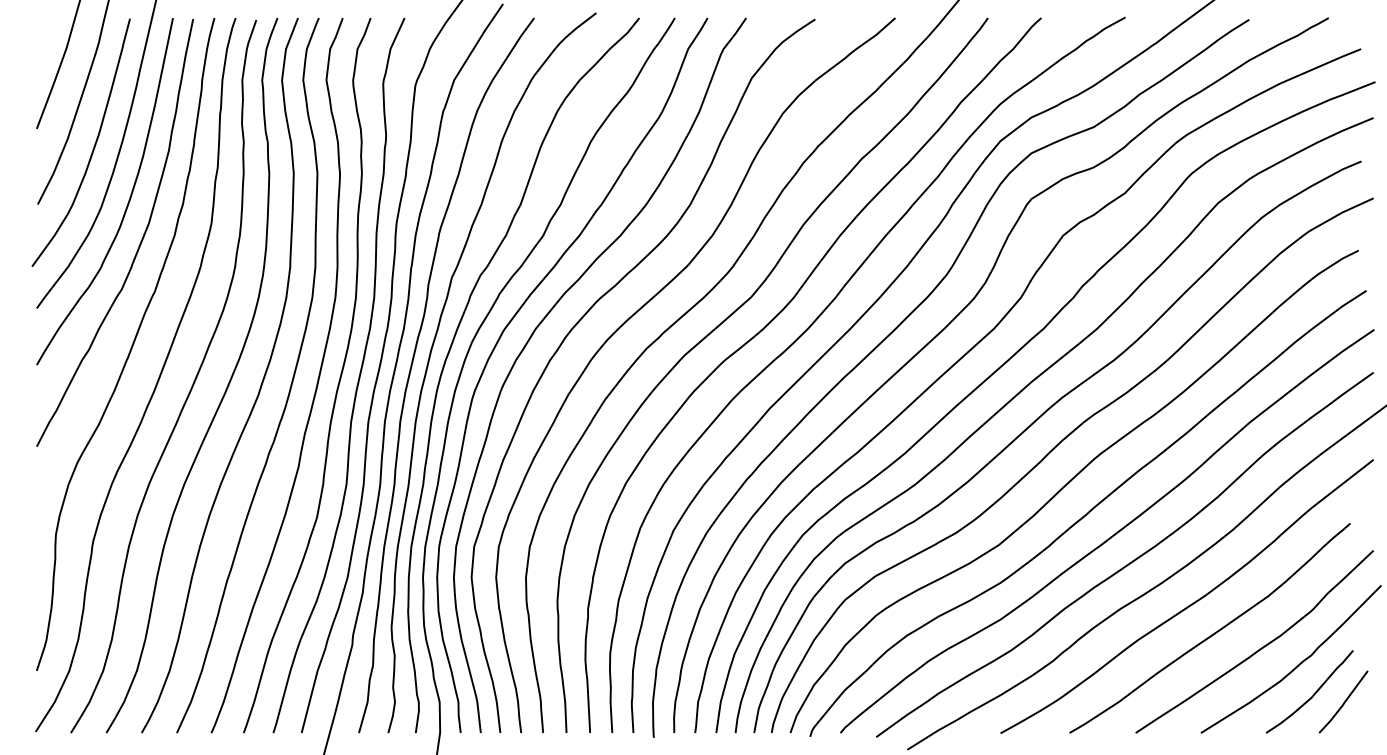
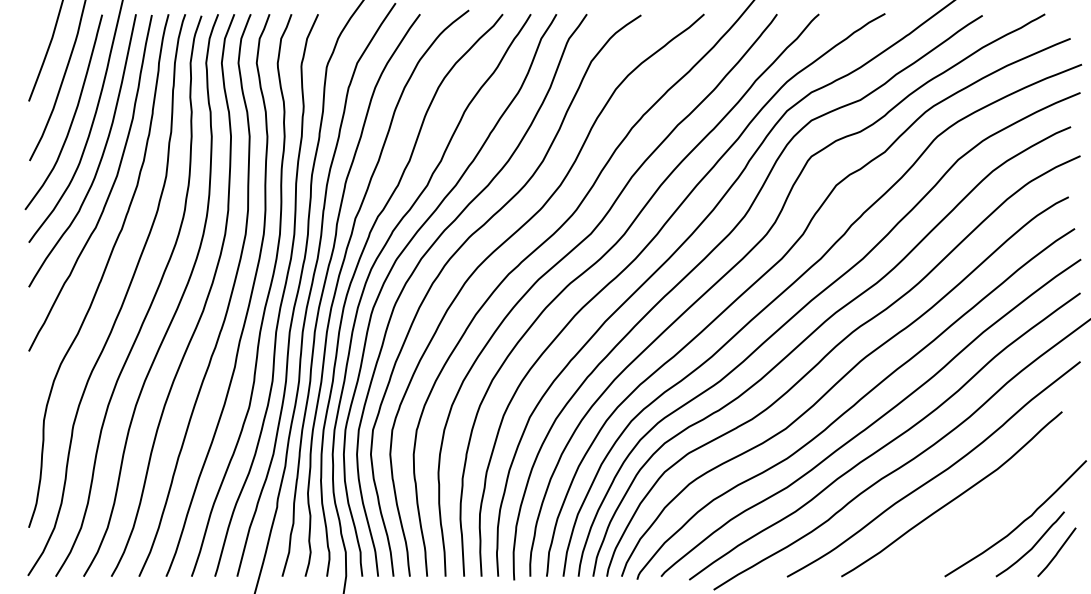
curve: (1260, 647) -> (991, 509), removed

